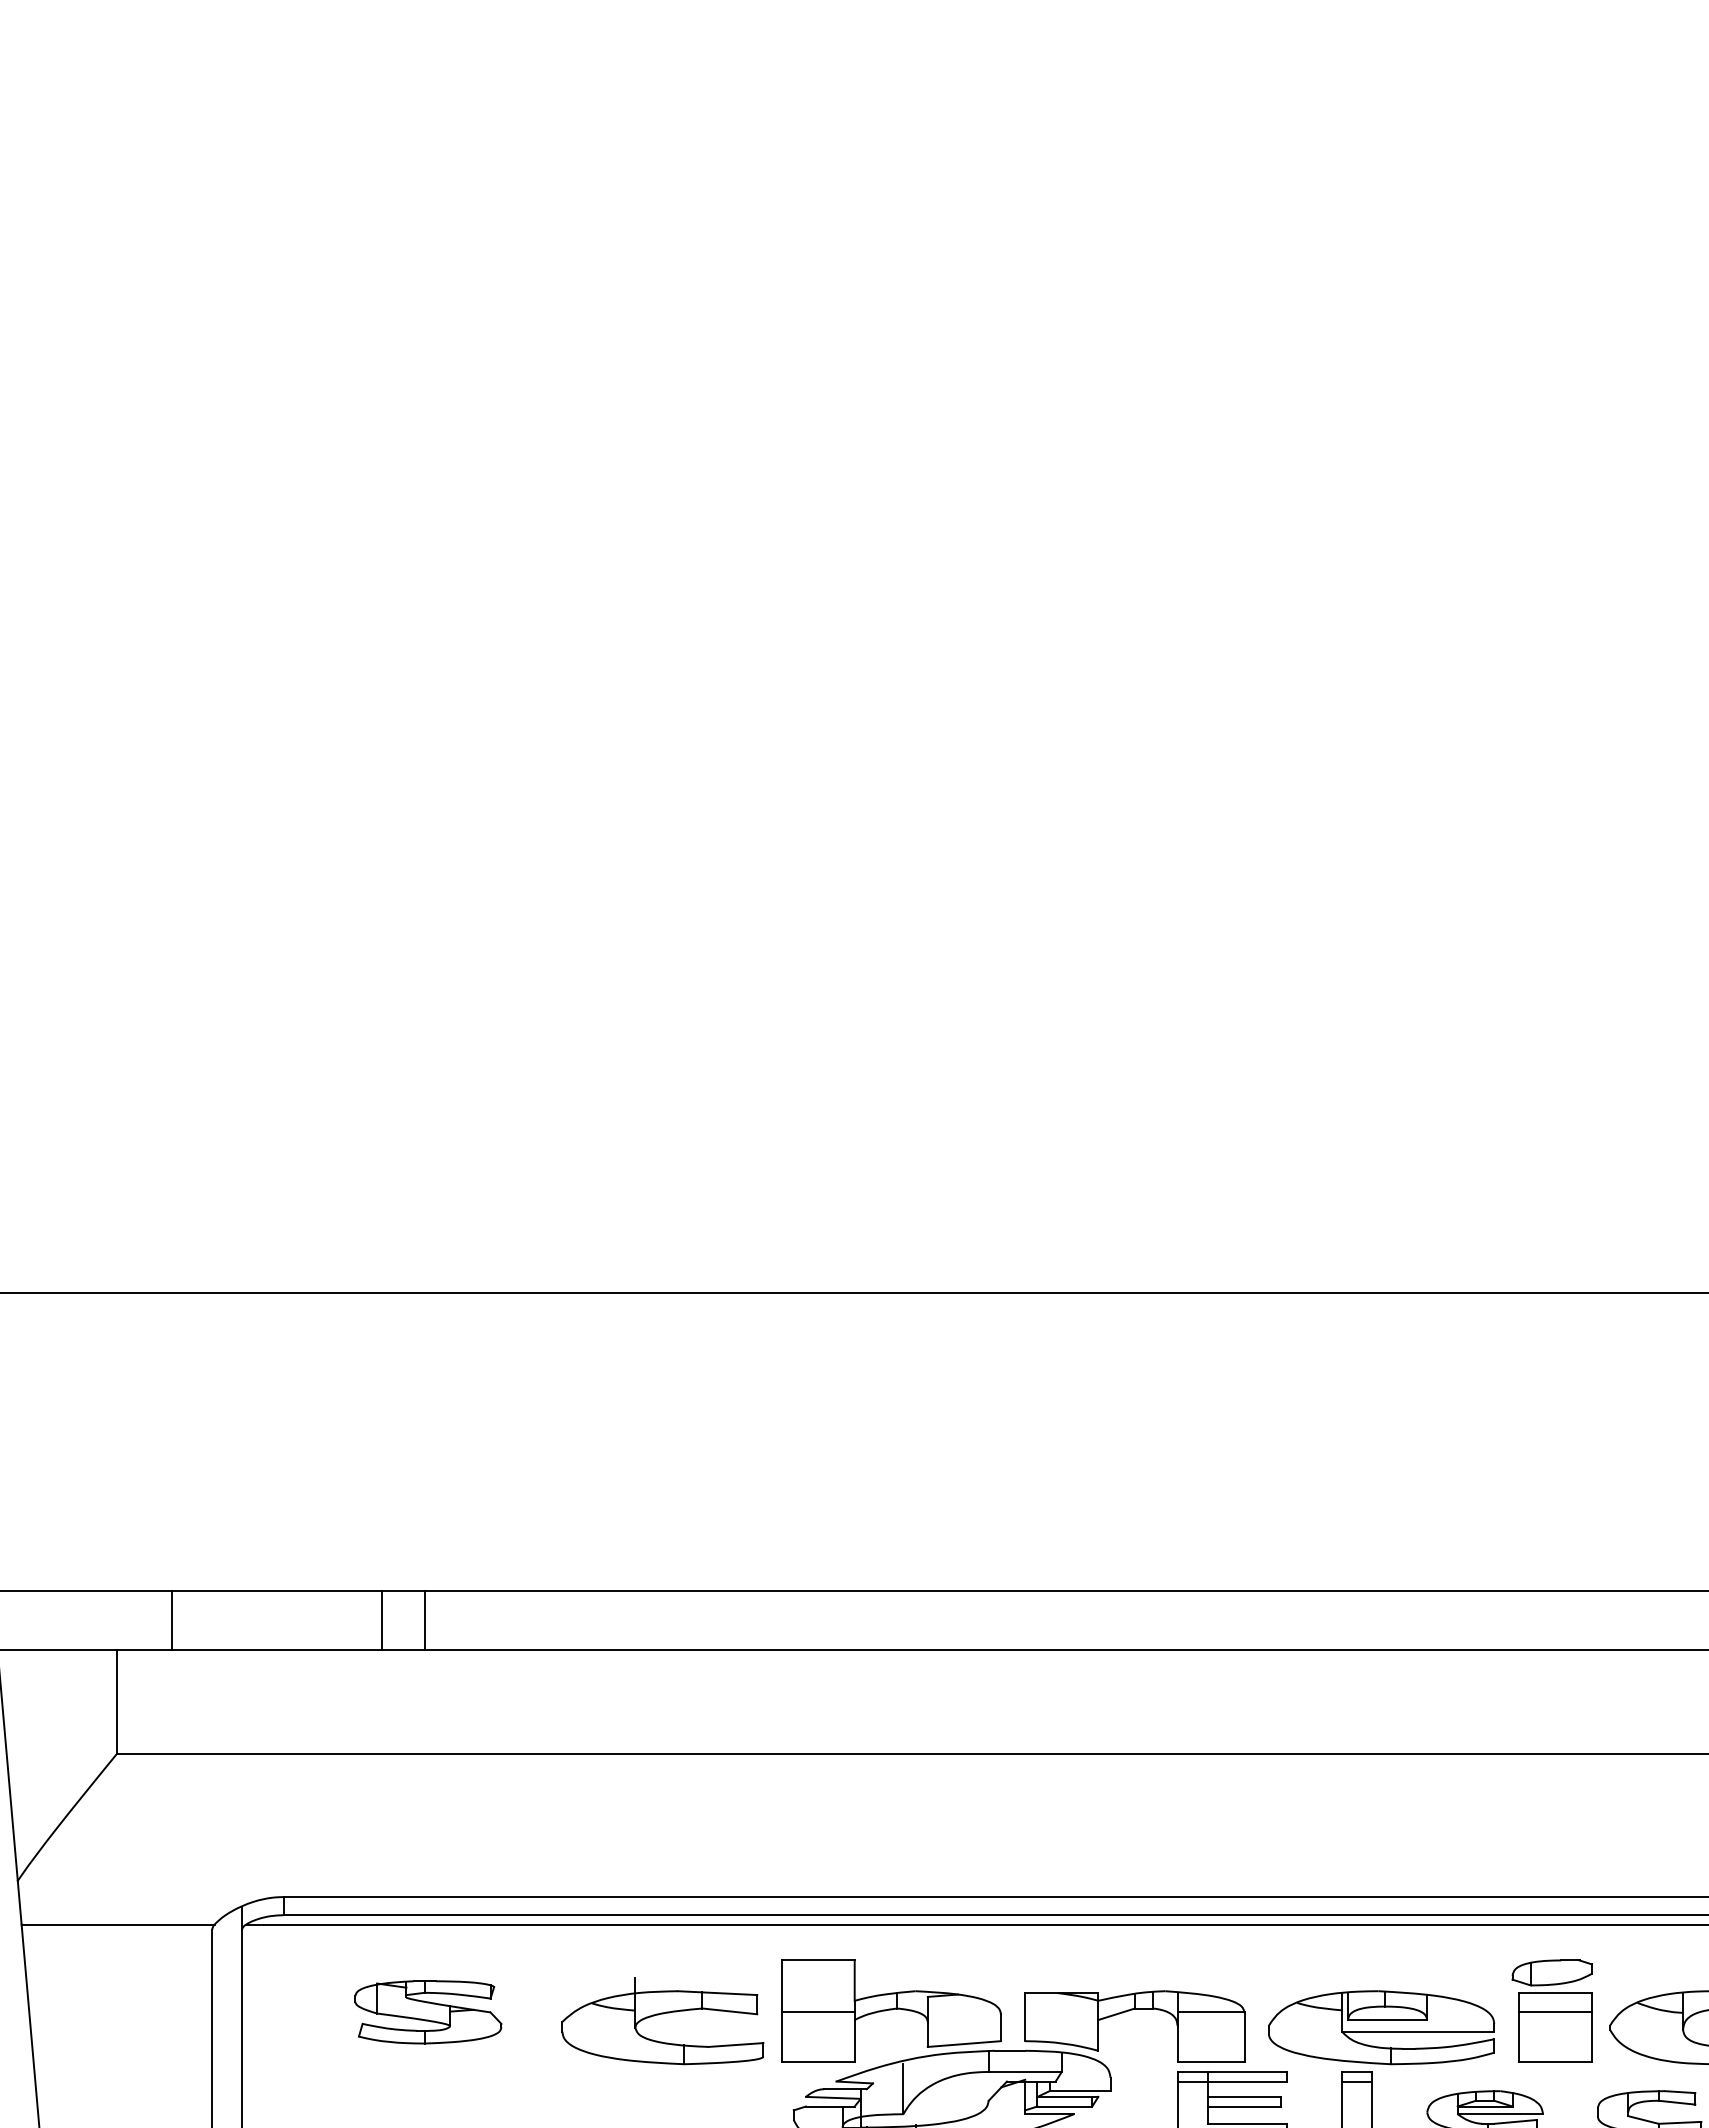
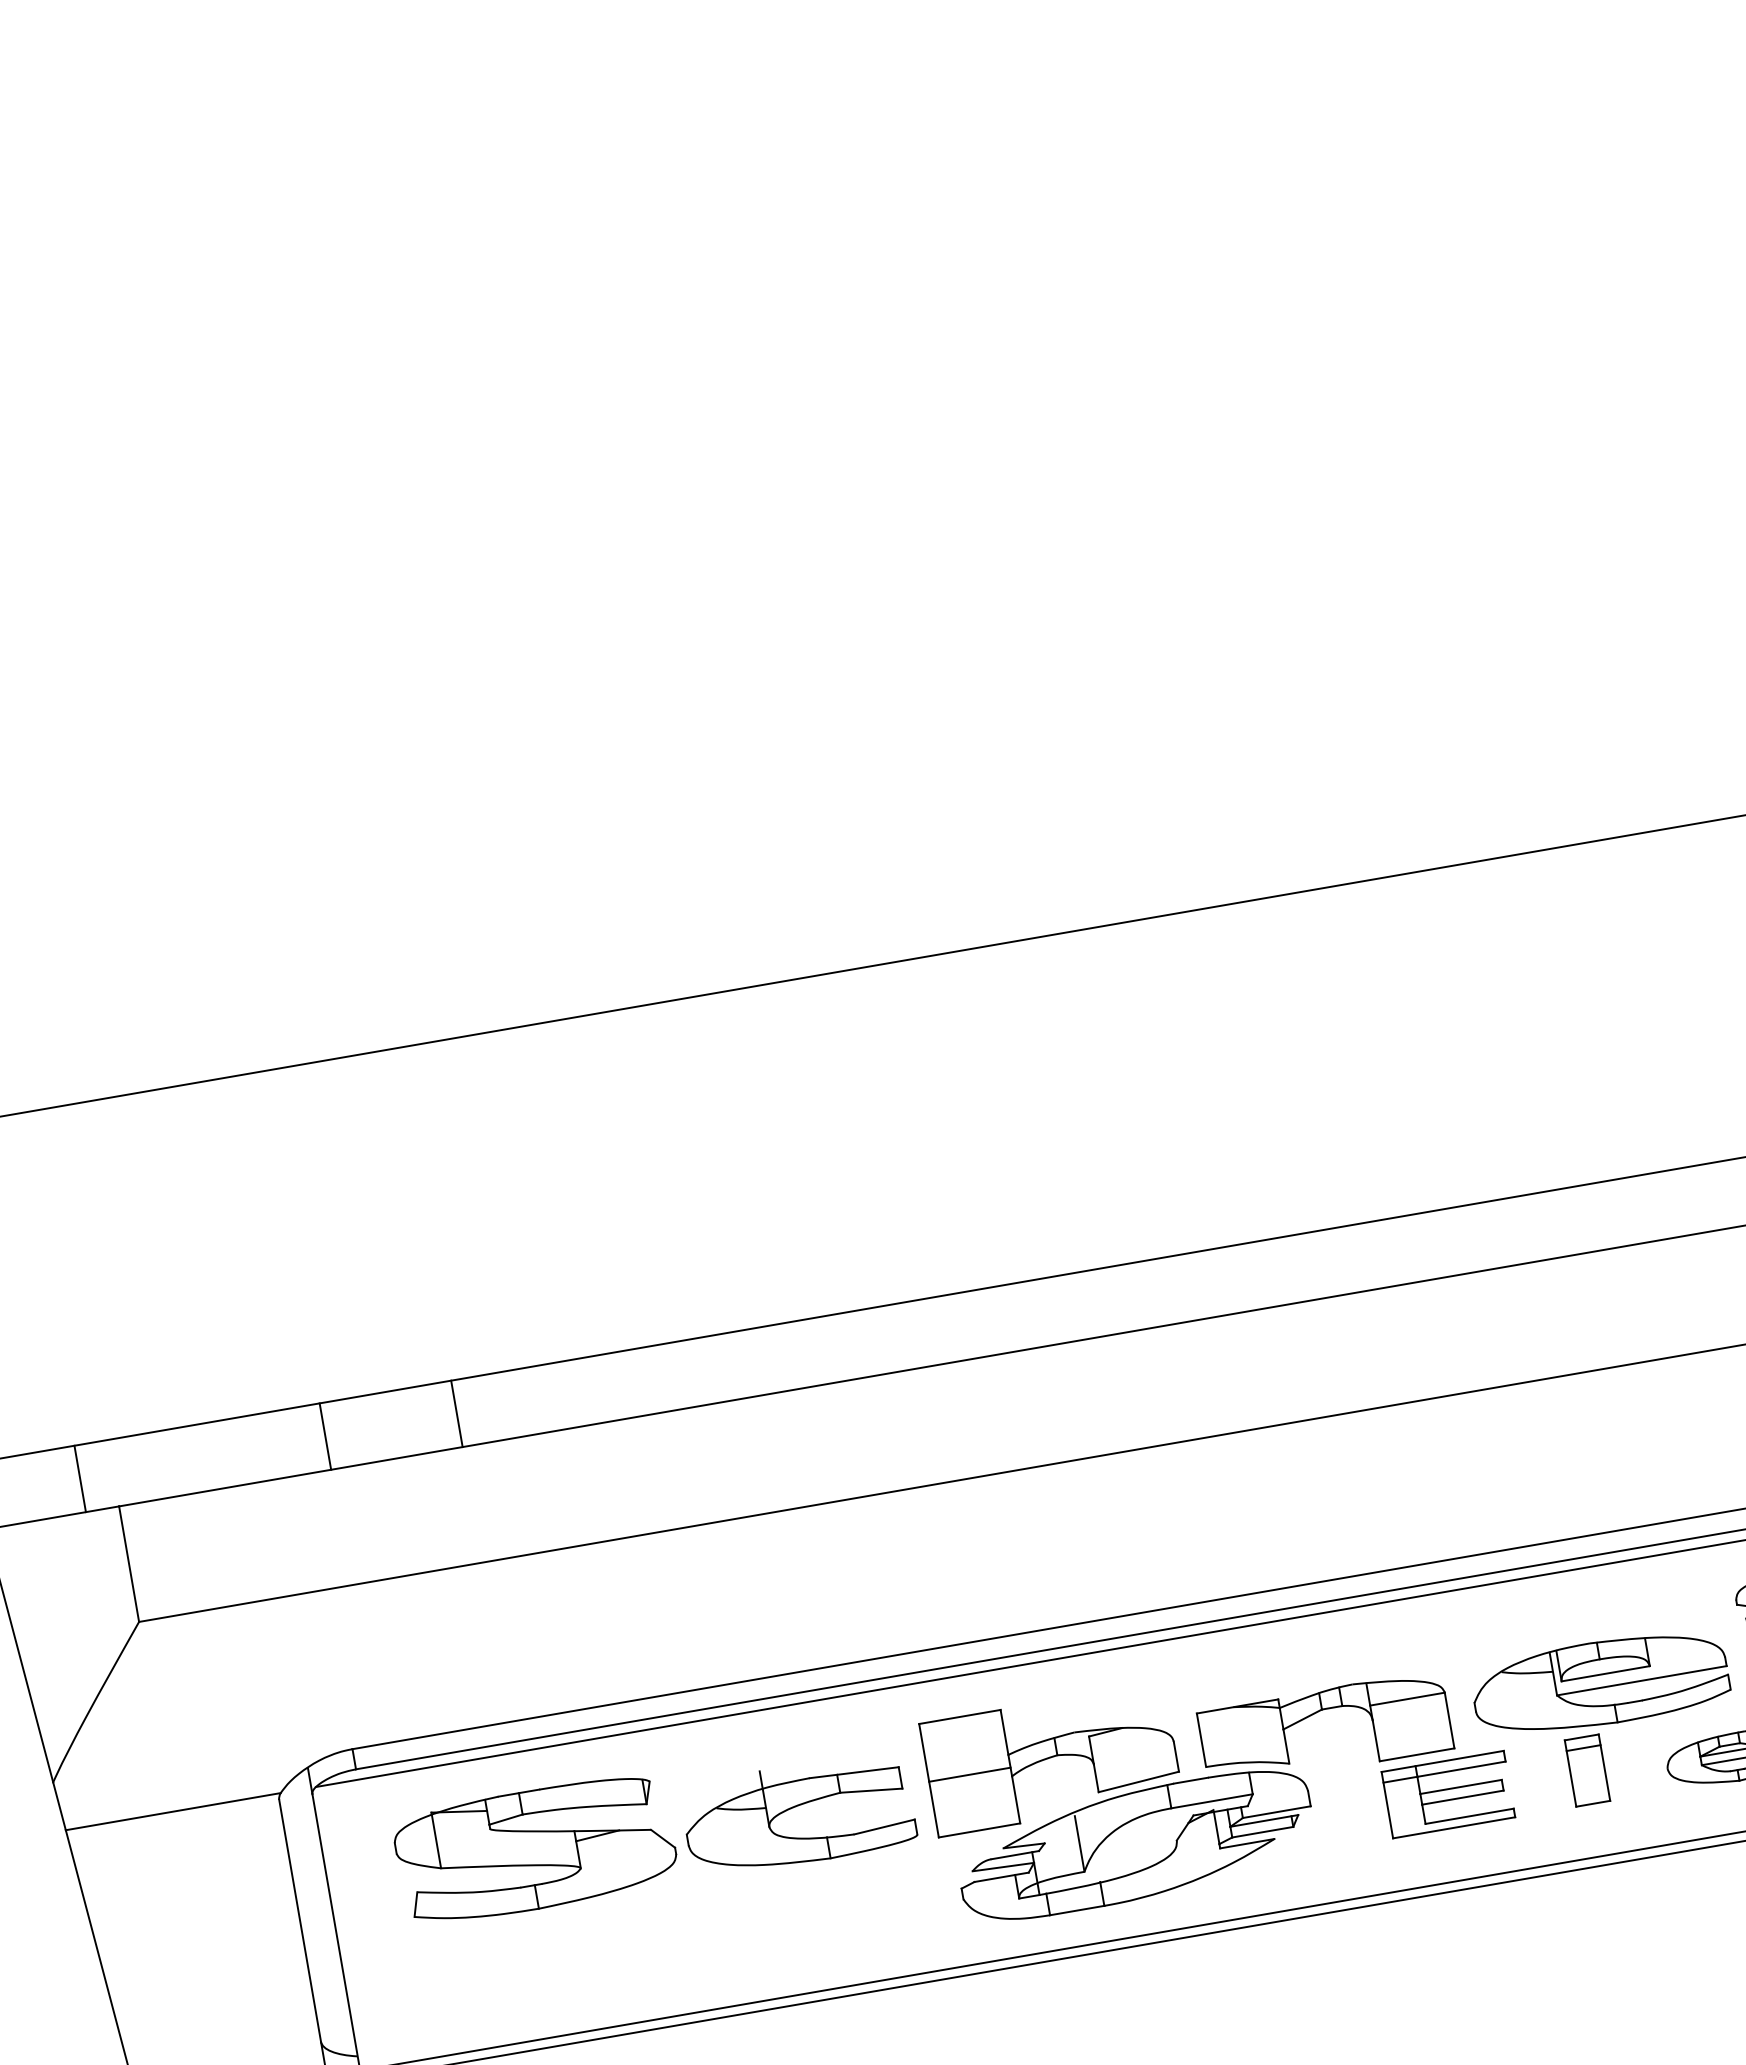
line: (172, 1620) -> (80, 1478), moved
line: (382, 1620) -> (325, 1436), moved
part: (428, 2012) -> (535, 1849), size x1.67

